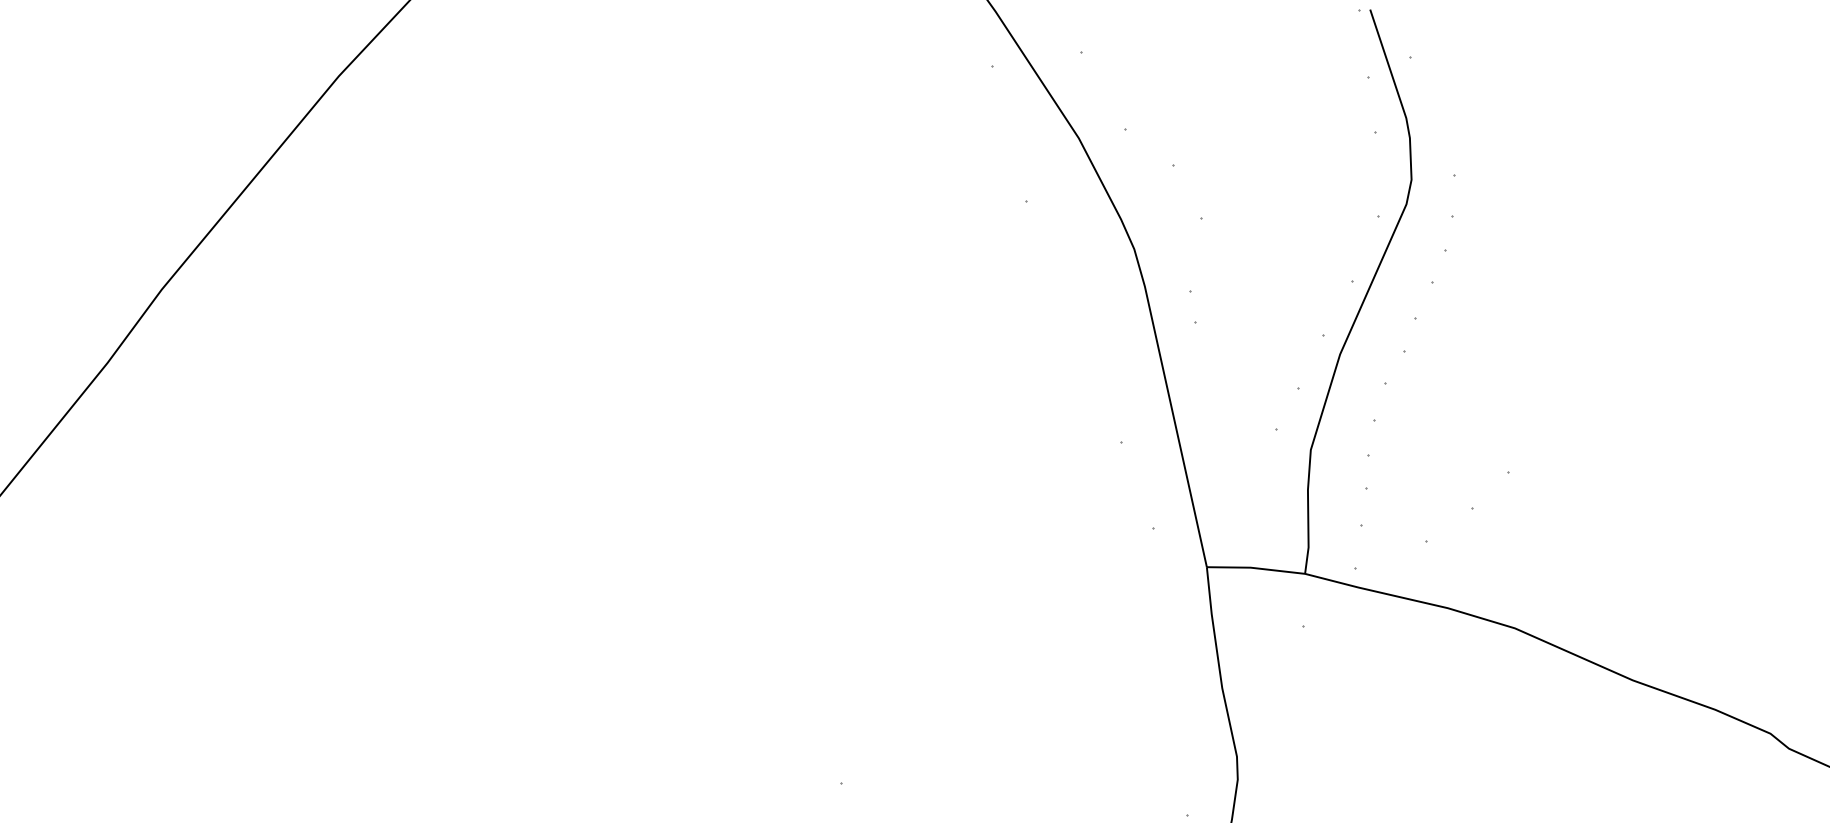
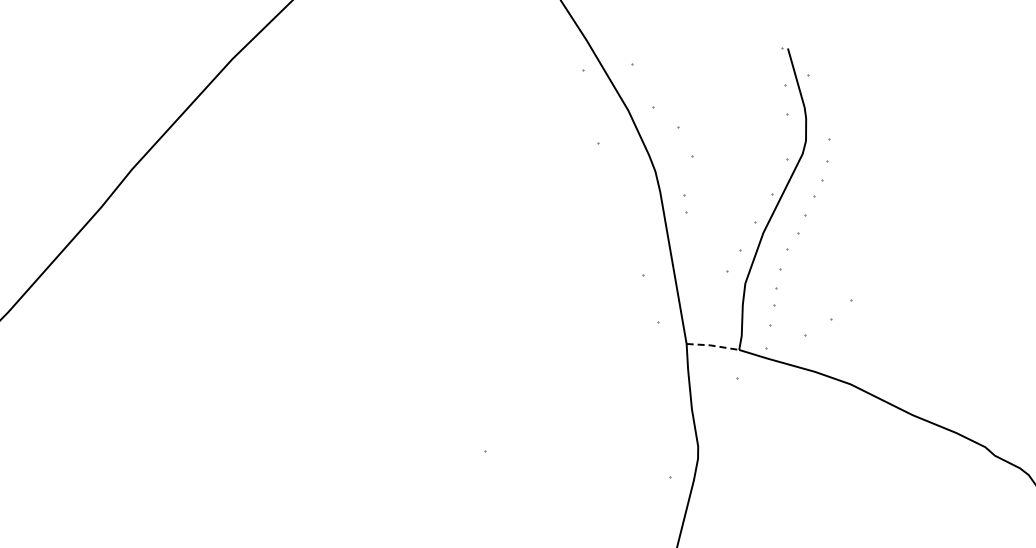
line: (1256, 567) -> (713, 345), solid -> dashed

